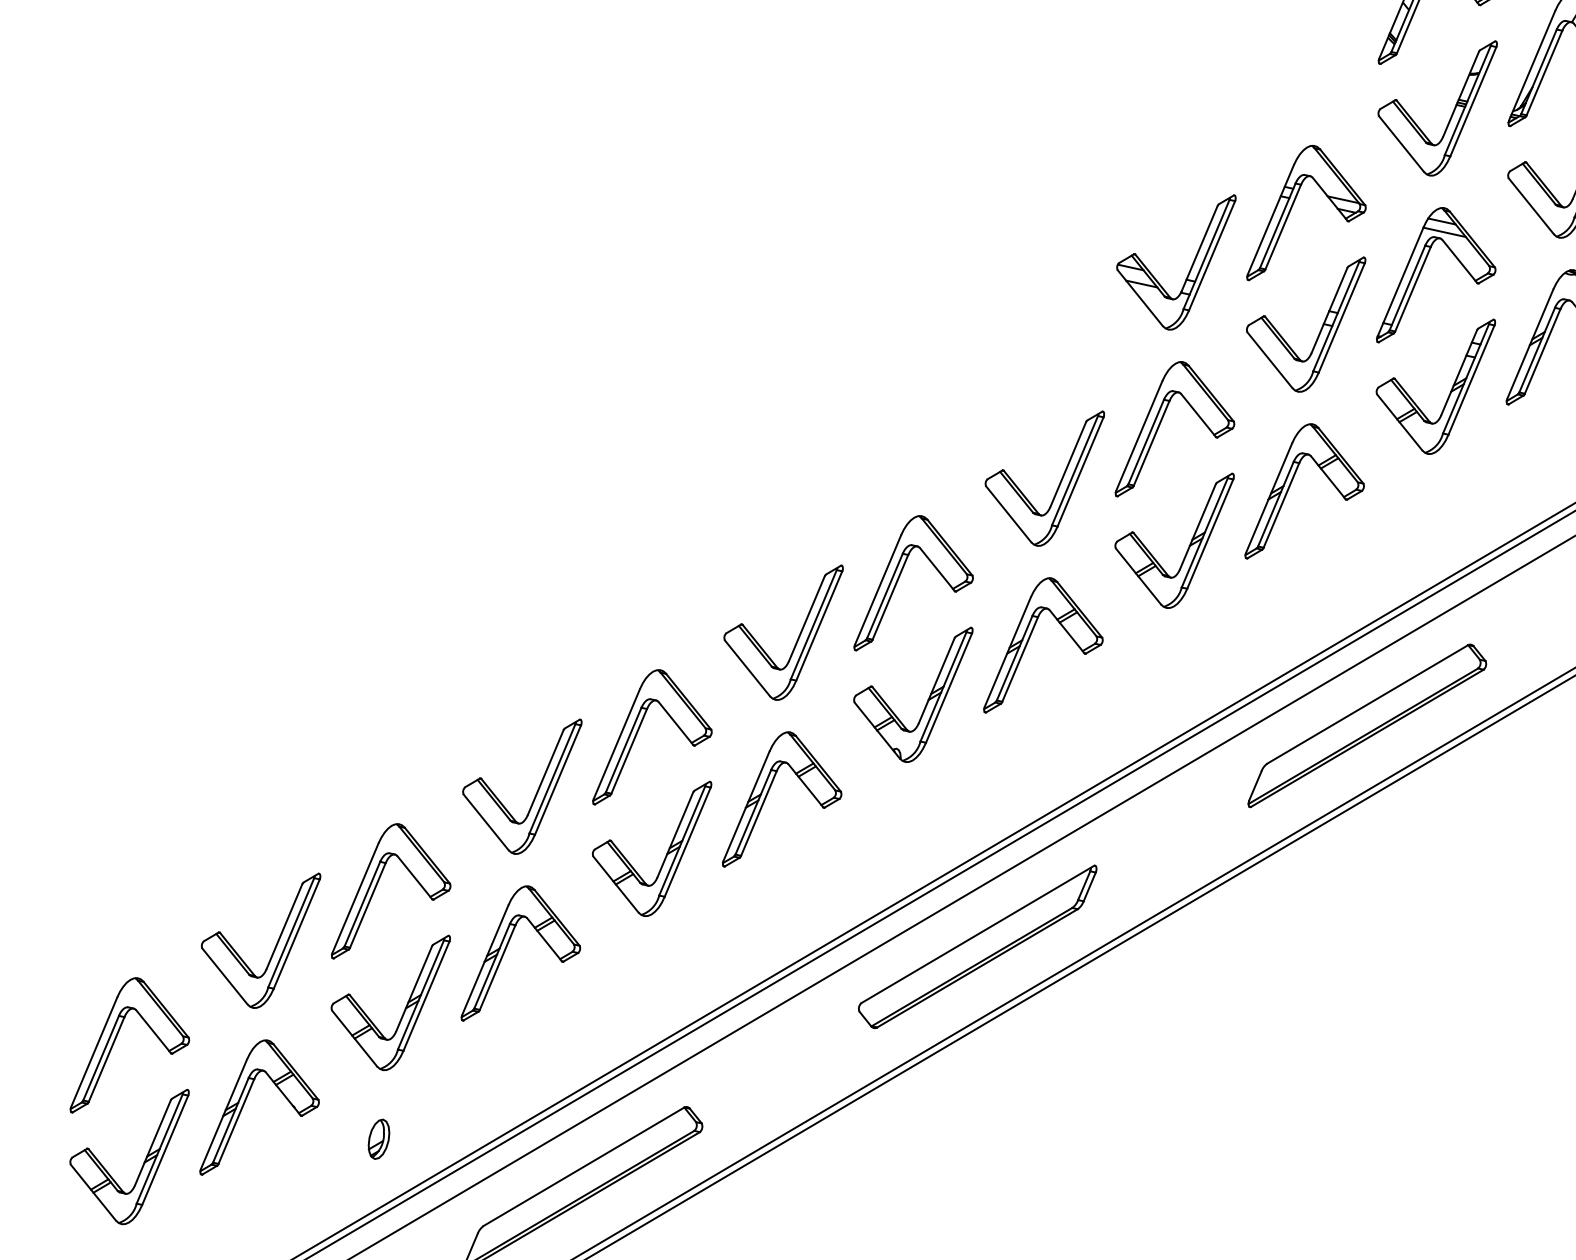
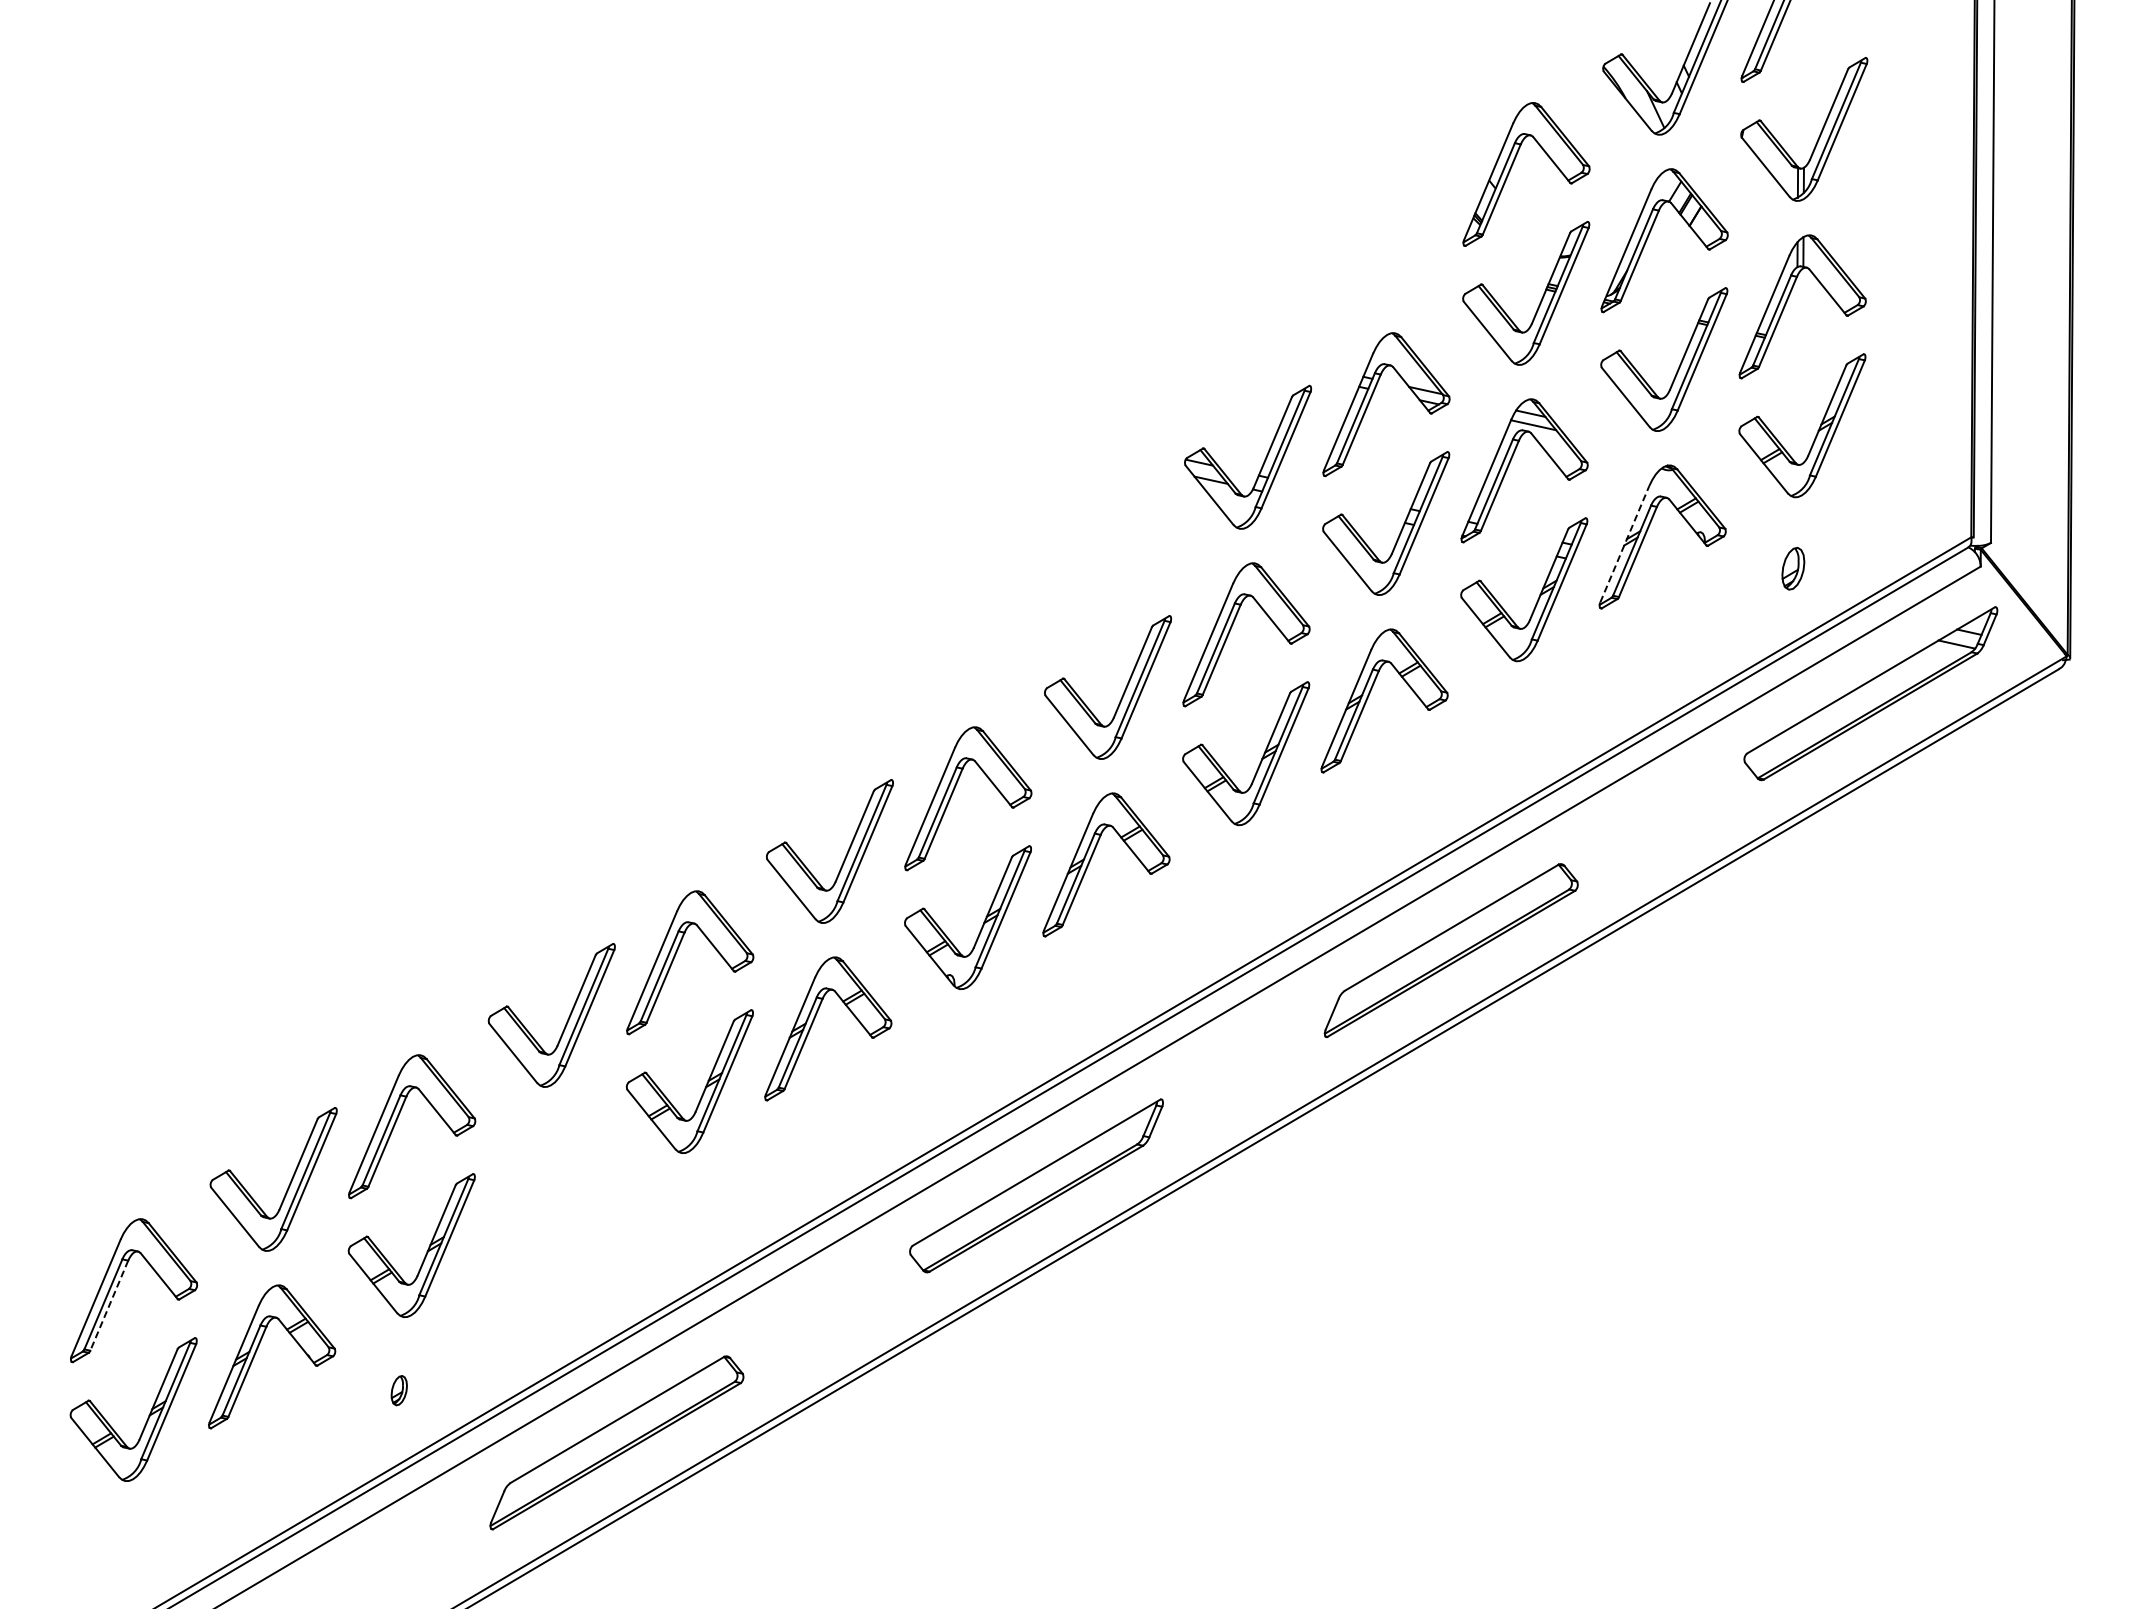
line: (1530, 343) -> (1624, 543), solid -> dashed
part: (507, 948) -> (535, 1187), removed
line: (106, 1059) -> (109, 1305), solid -> dashed
part: (379, 1139) -> (399, 1390), size x0.7

